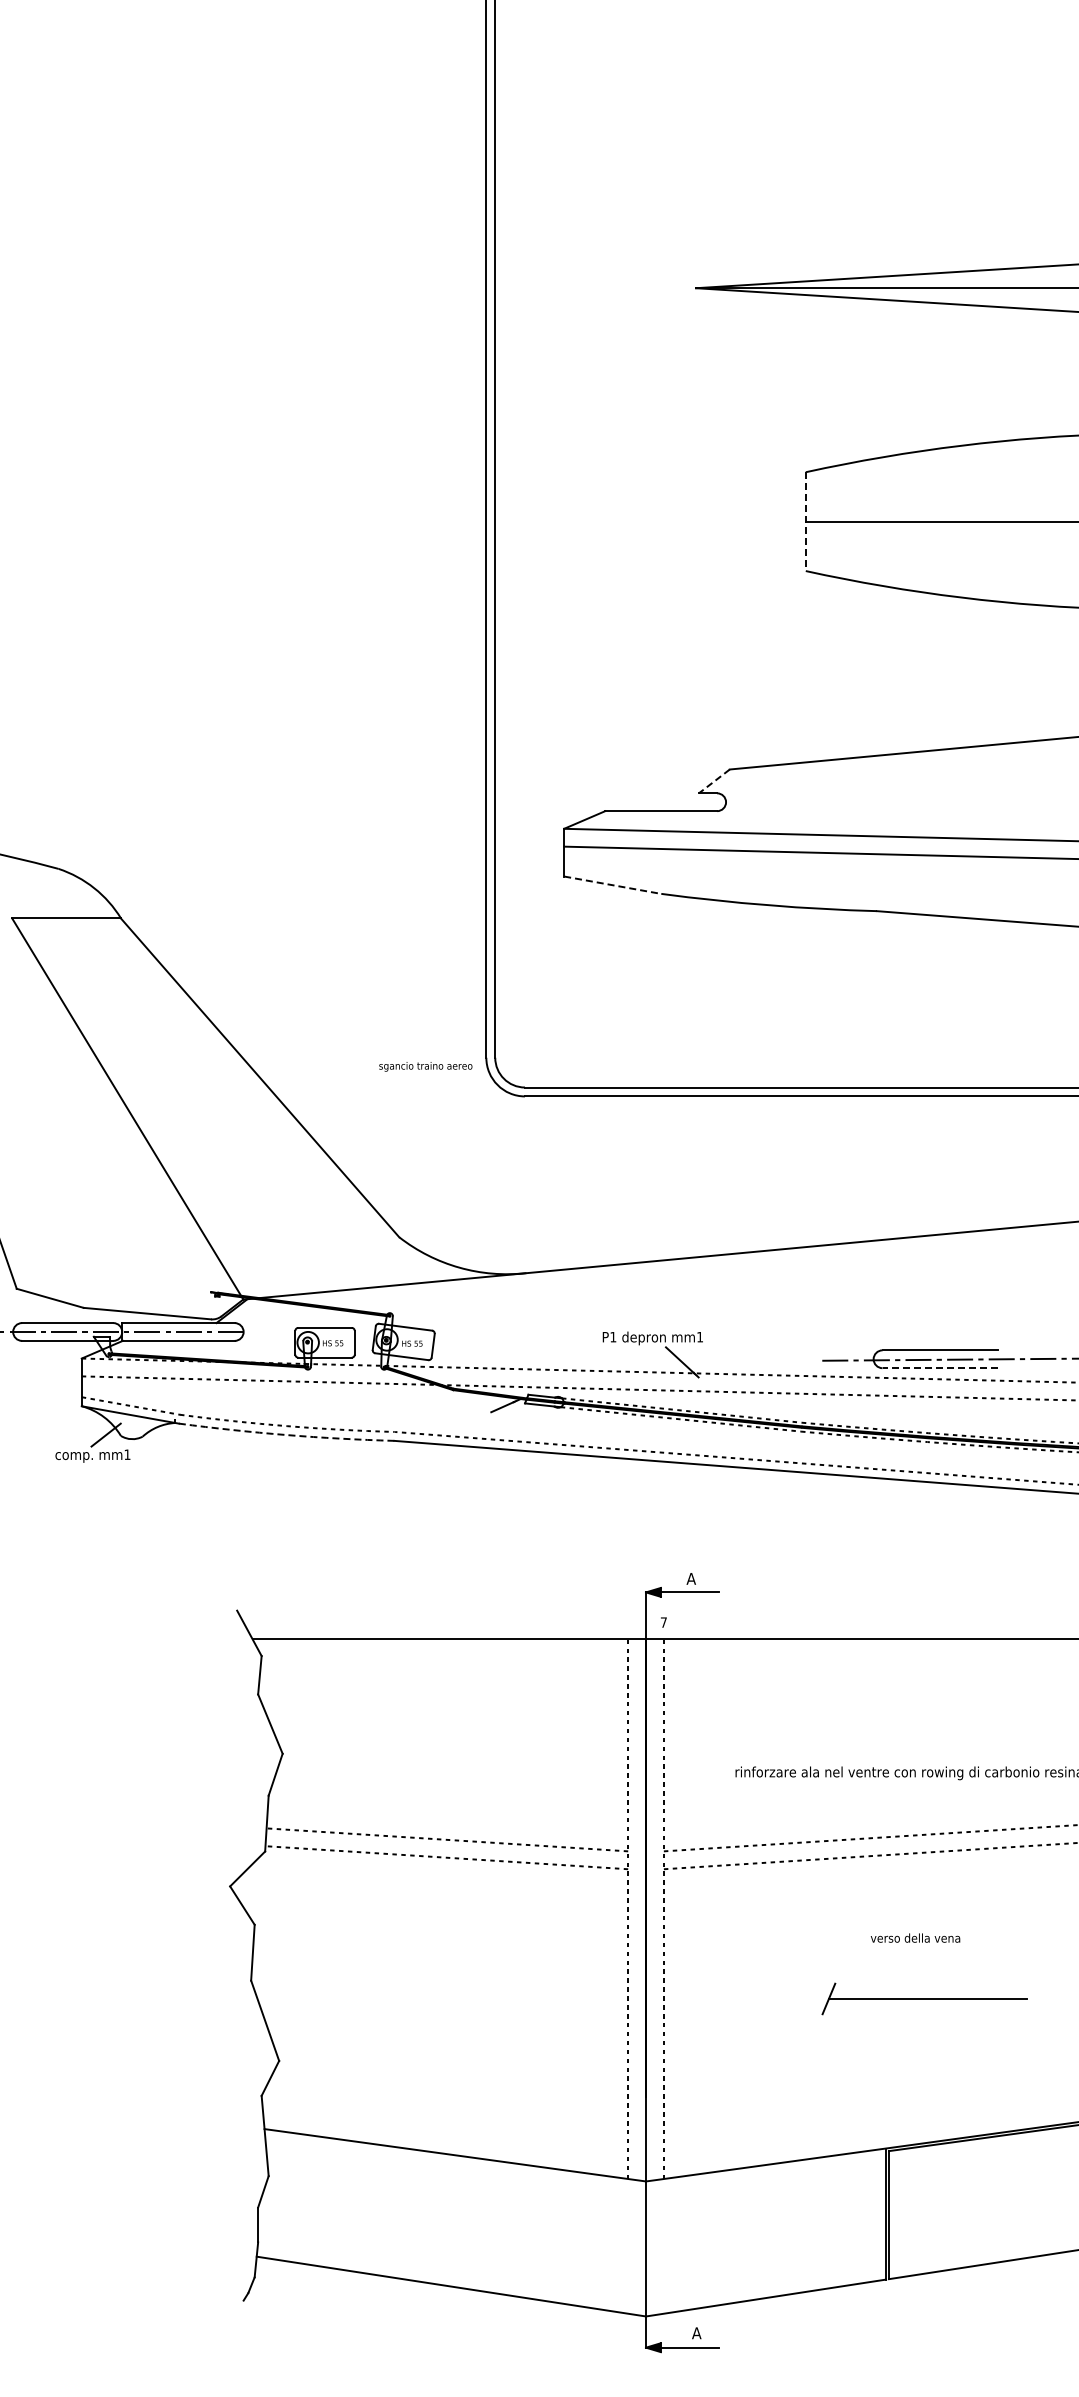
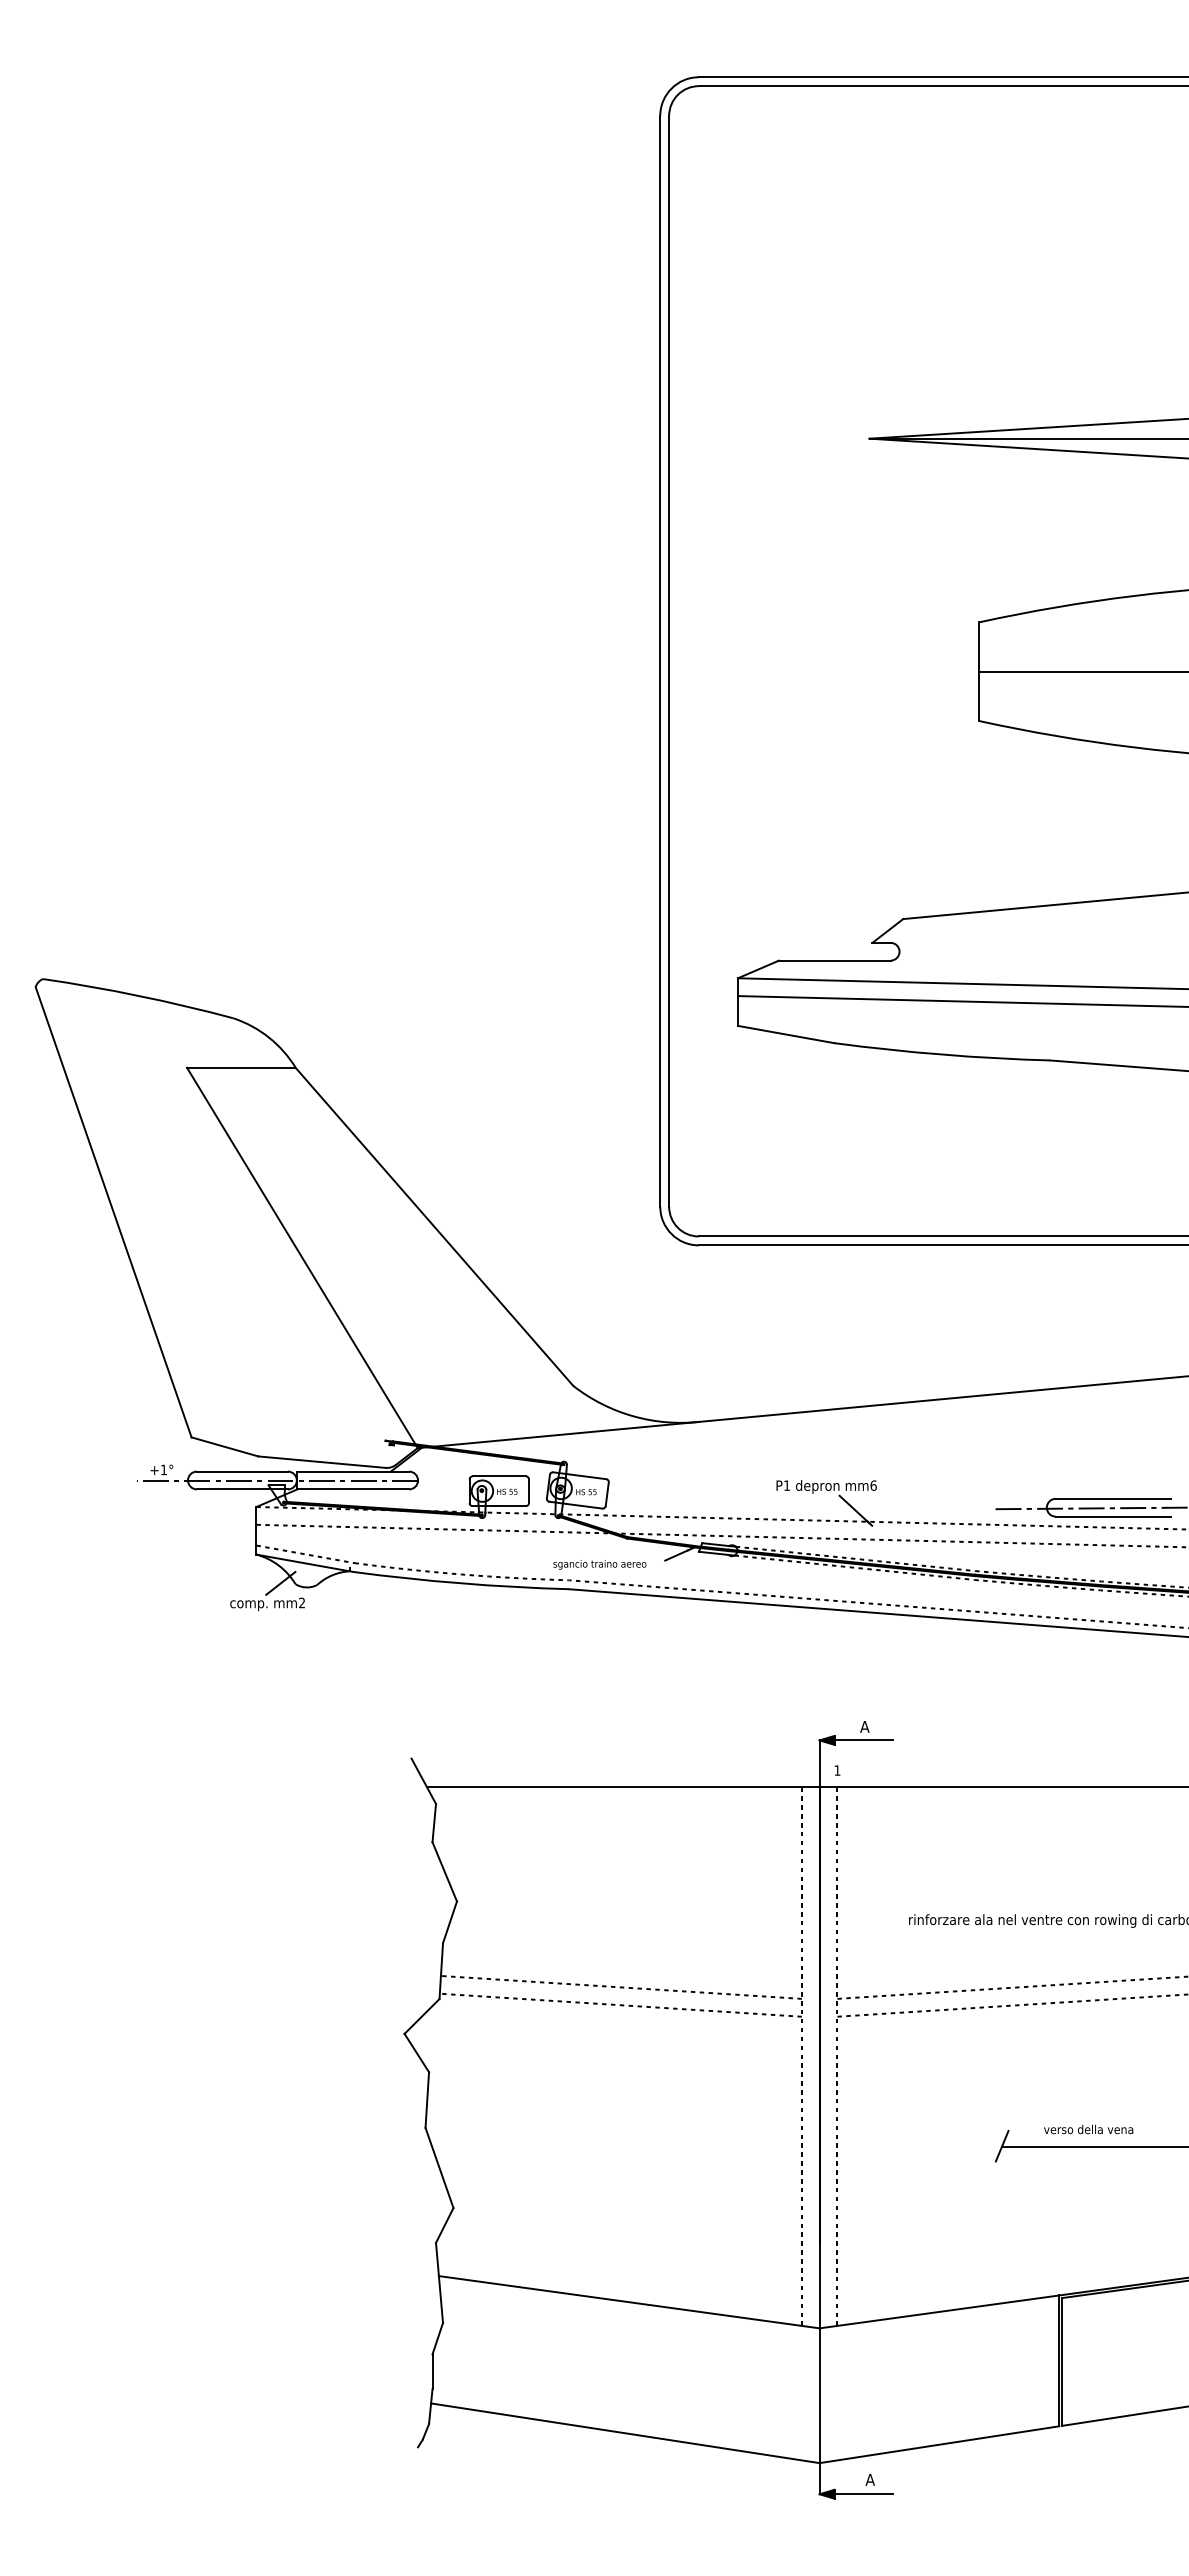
line: (806, 522) -> (979, 672), dashed -> solid
line: (714, 781) -> (887, 931), dashed -> solid
line: (612, 885) -> (786, 1034), dashed -> solid
text: (425, 1066) -> (599, 1564), moved
text: (699, 1337) -> (873, 1485), mm1 -> mm6
line: (940, 1368) -> (1113, 1516), dashed -> solid
arc: (286, 1435) -> (460, 1583), dashed -> solid
text: (126, 1454) -> (301, 1602), mm1 -> mm2
text: (663, 1622) -> (837, 1770), 7 -> 1
text: (915, 1938) -> (1088, 2129), moved

